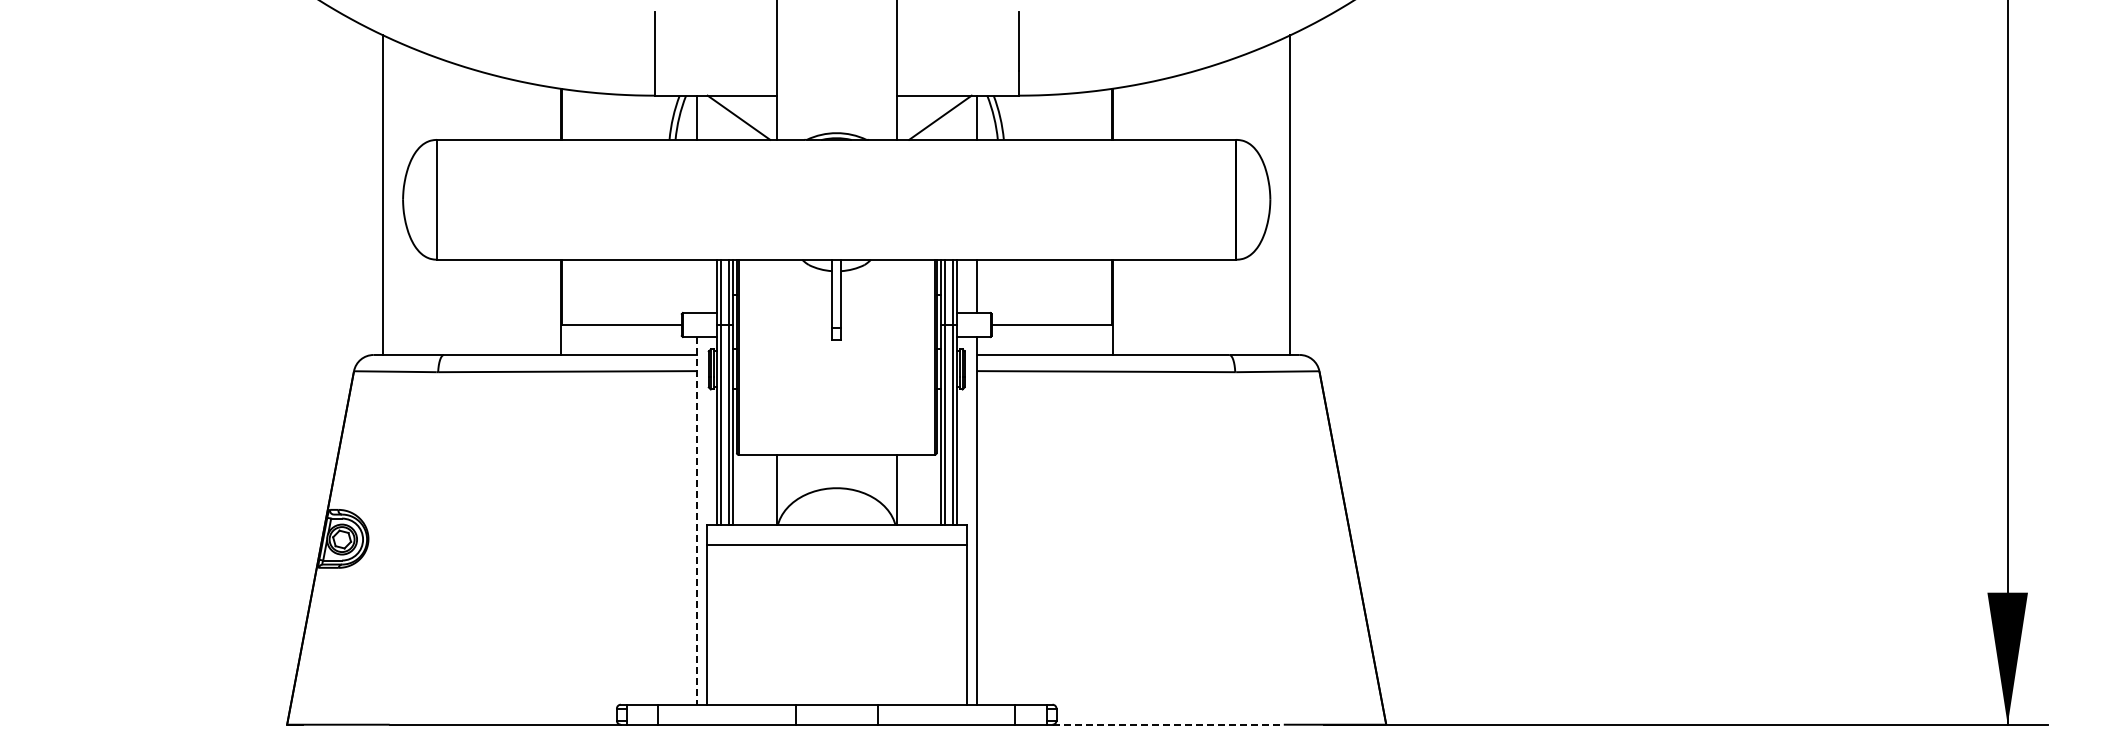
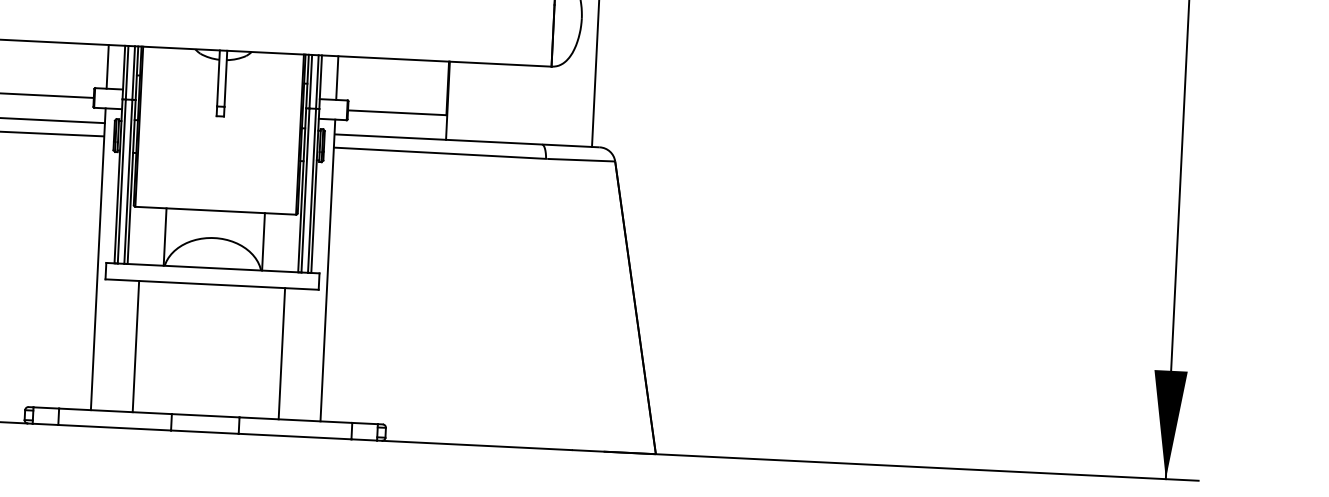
line: (696, 286) -> (107, 66), added
line: (696, 520) -> (98, 258), dashed -> solid
line: (706, 624) -> (135, 346), moved
line: (966, 624) -> (281, 353), moved
line: (1168, 724) -> (477, 445), dashed -> solid

